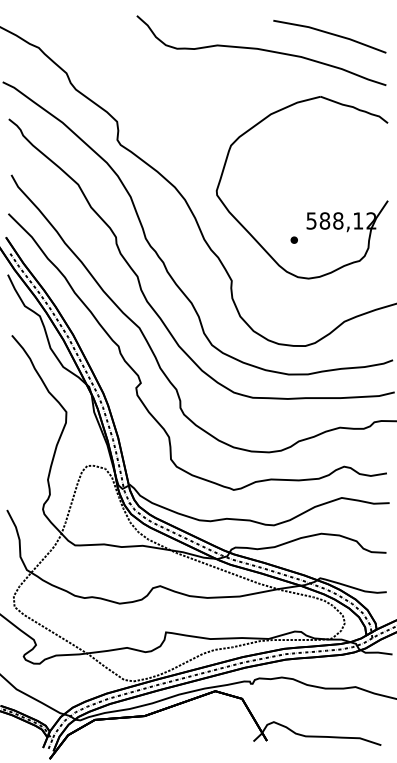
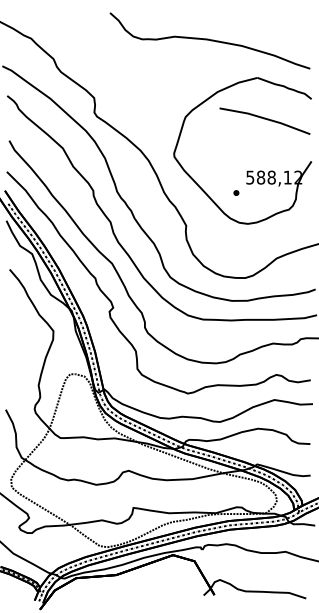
line: (329, 34) -> (264, 119), moved

